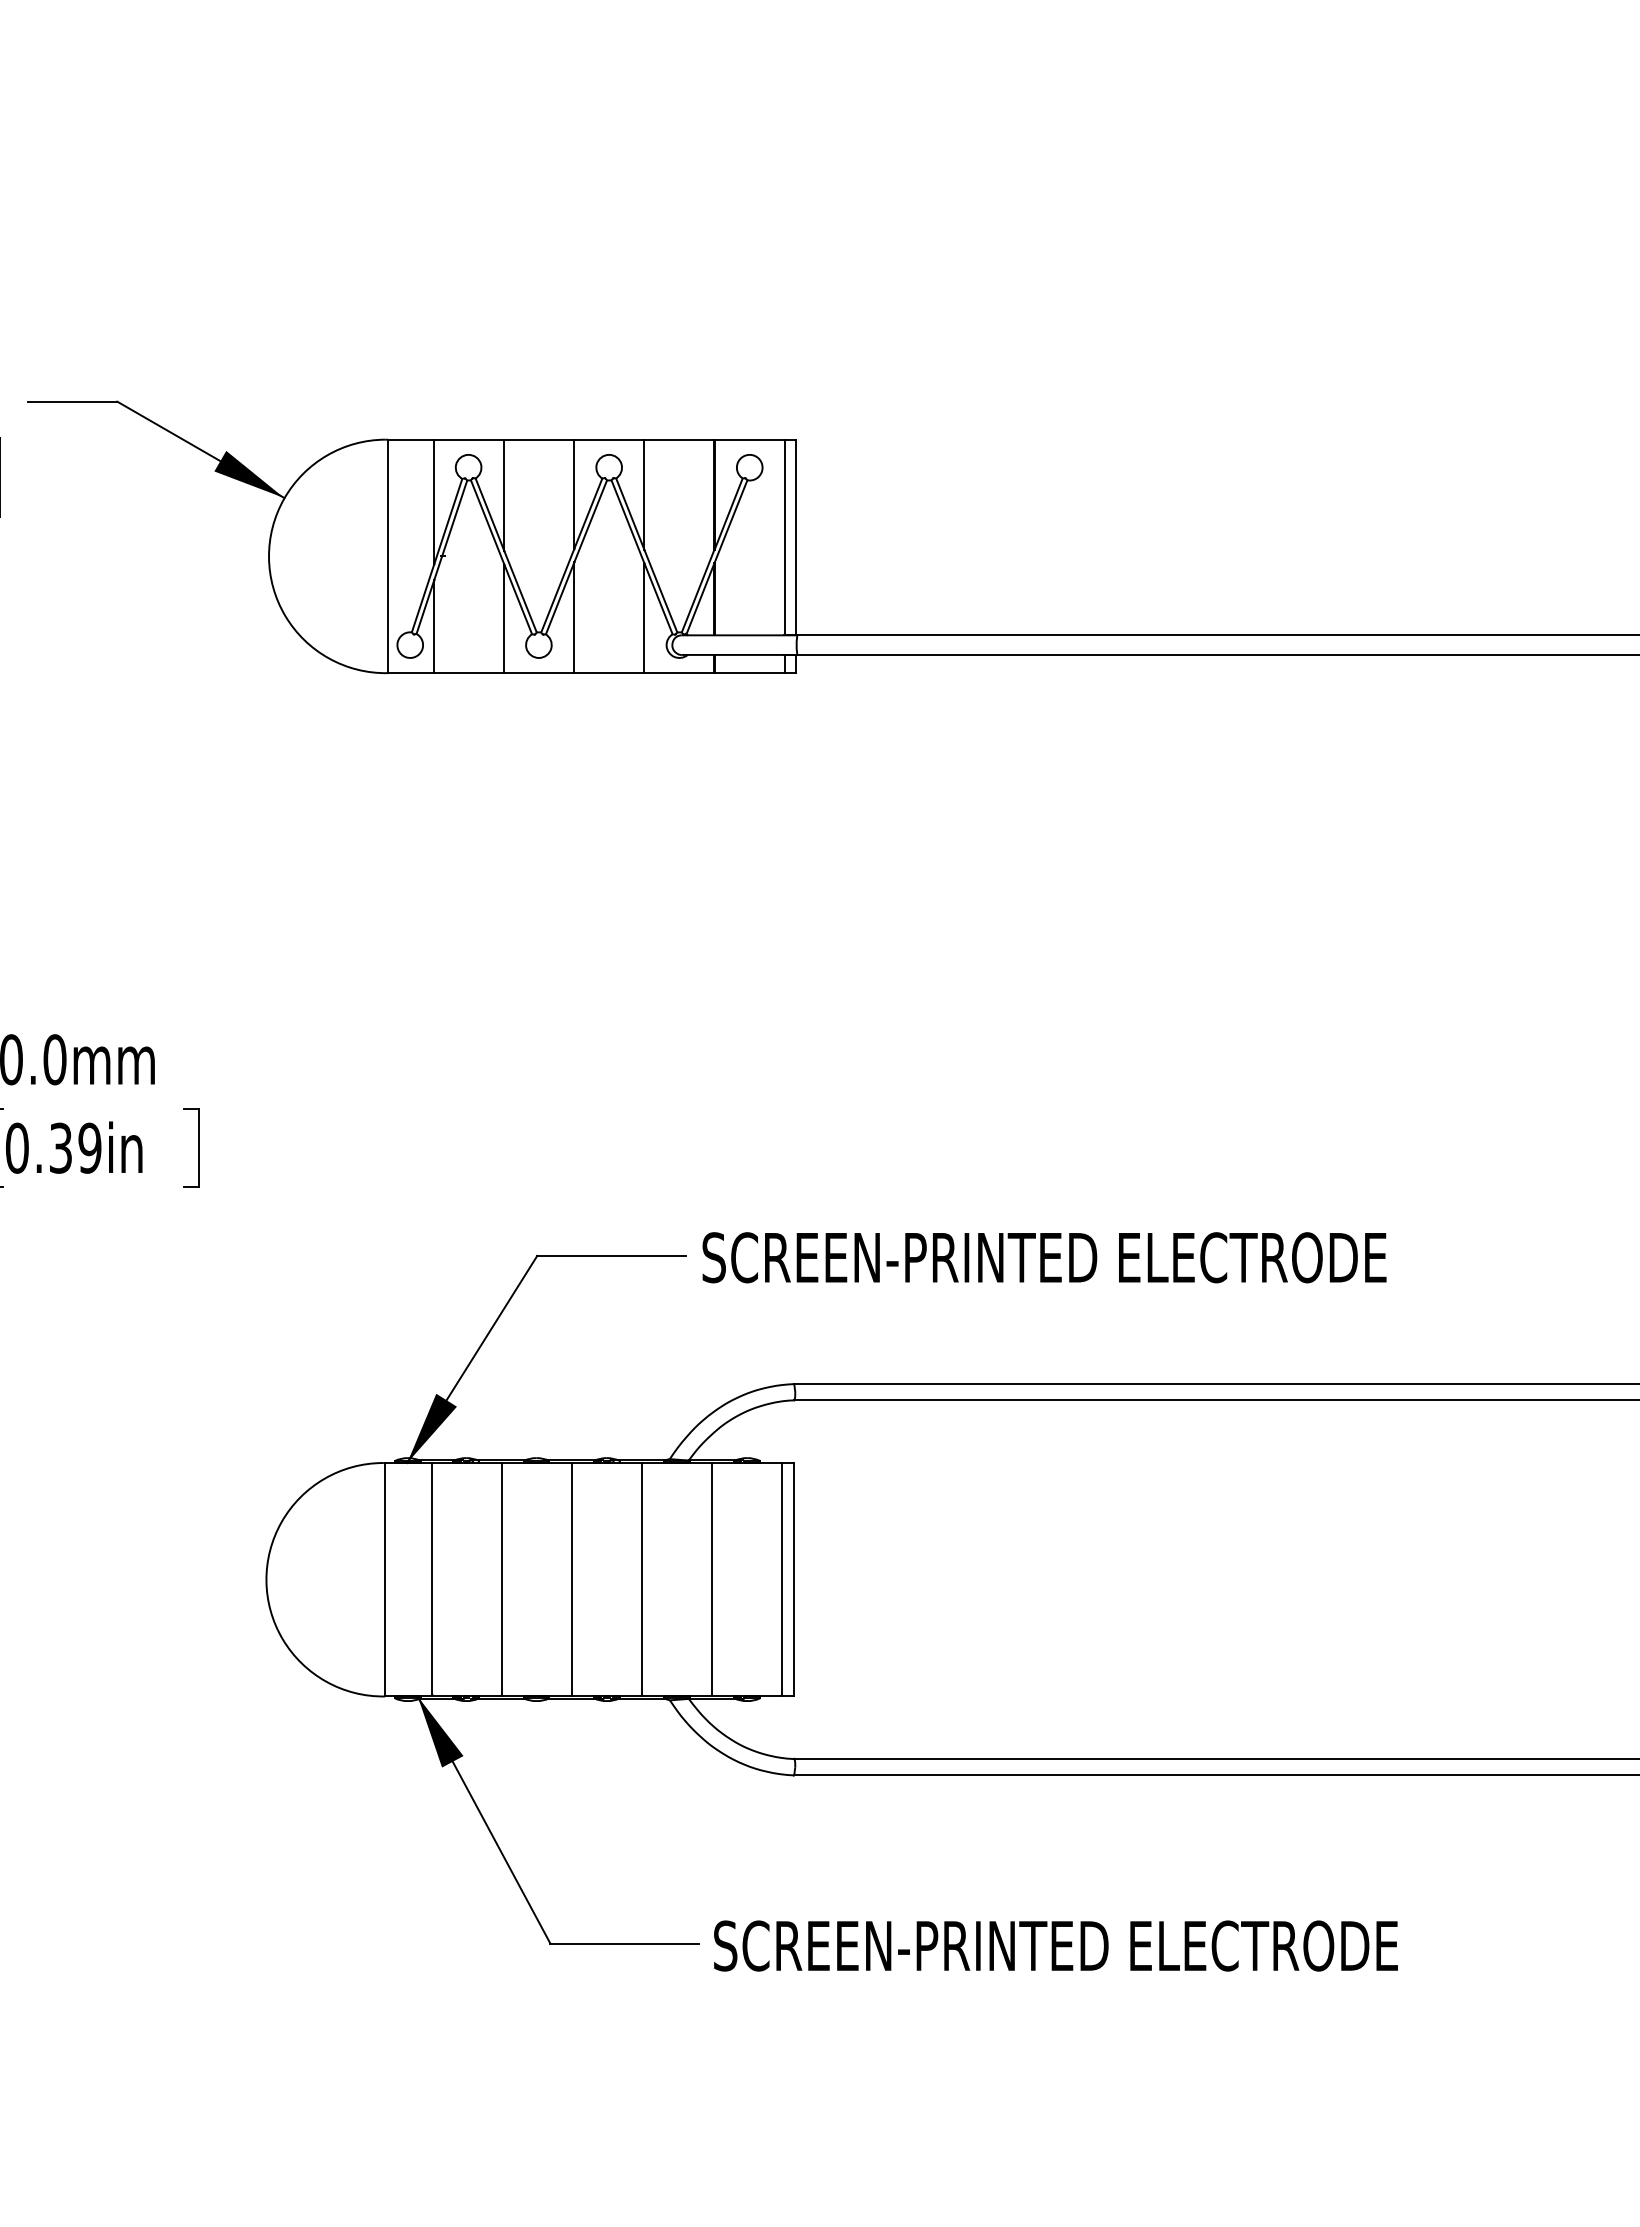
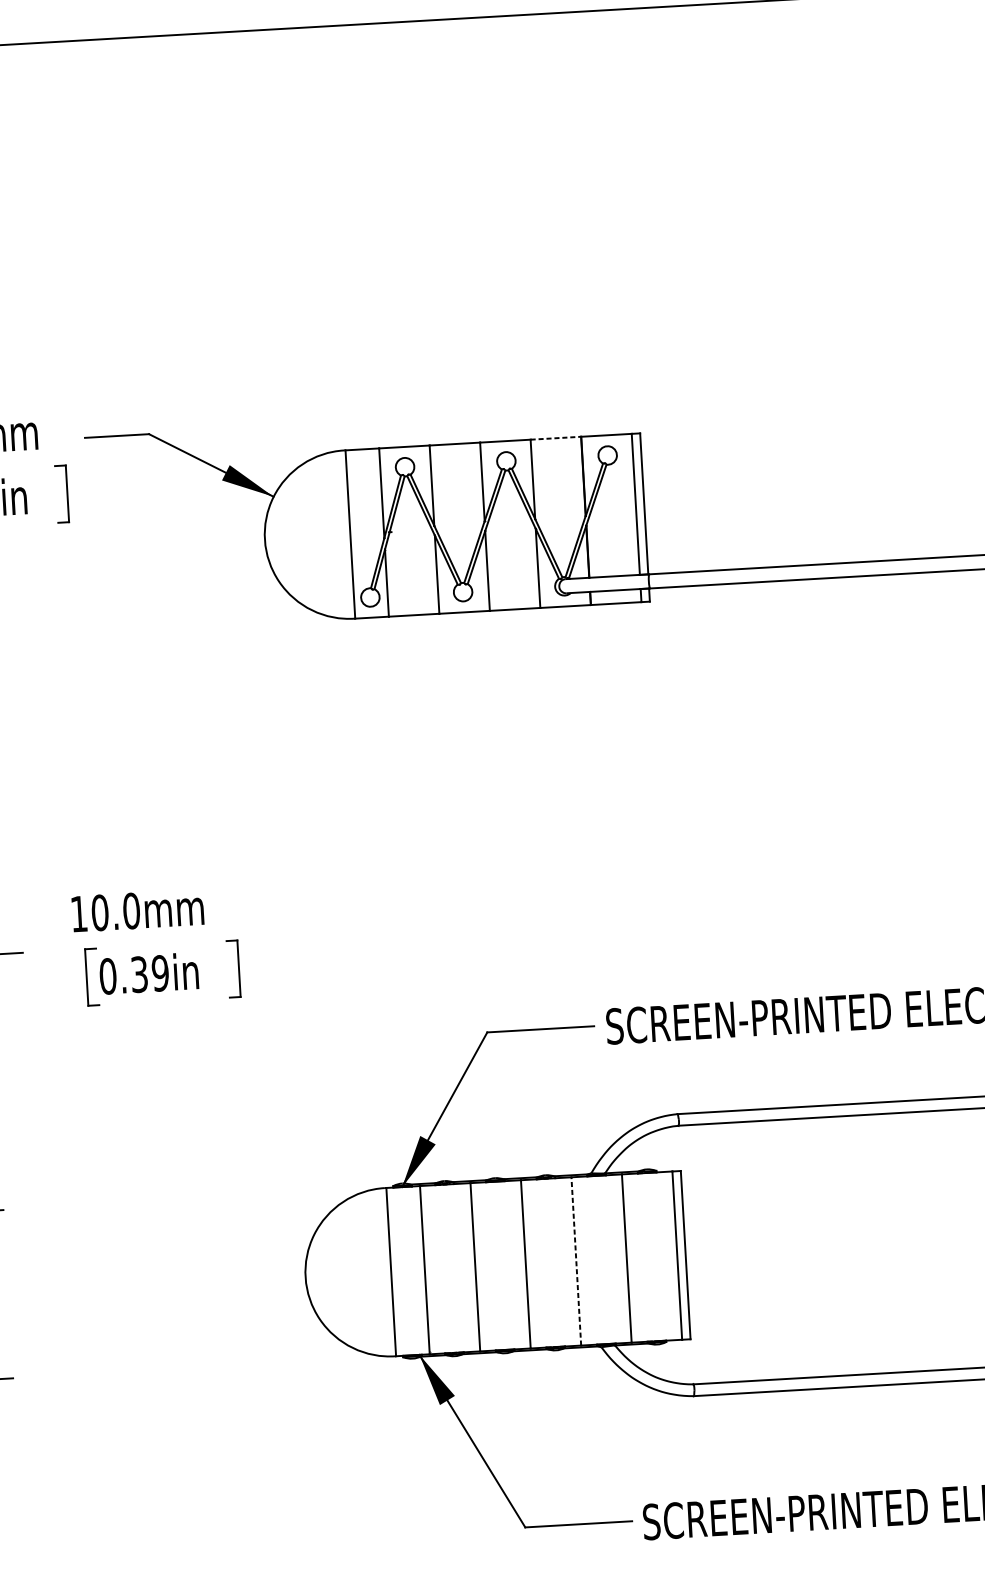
line: (679, 439) -> (555, 438), solid -> dashed
line: (642, 1579) -> (576, 1261), solid -> dashed

